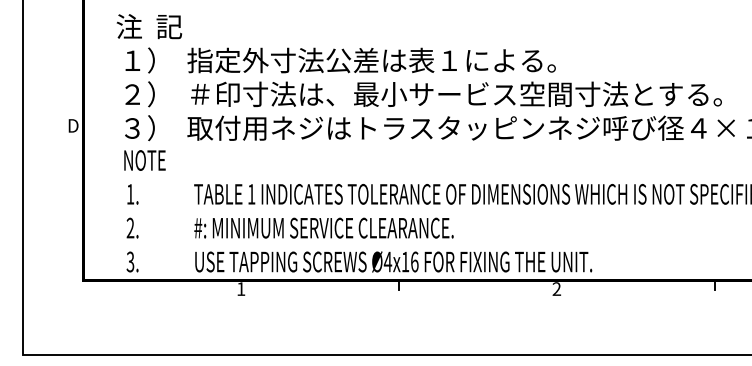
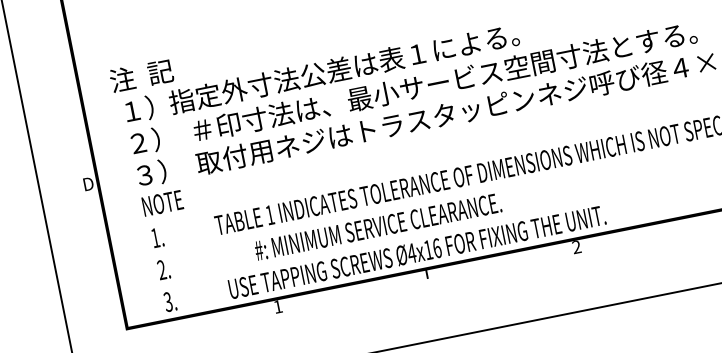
text: (371, 60) -> (343, 68), moved
text: (323, 227) -> (377, 226), moved

